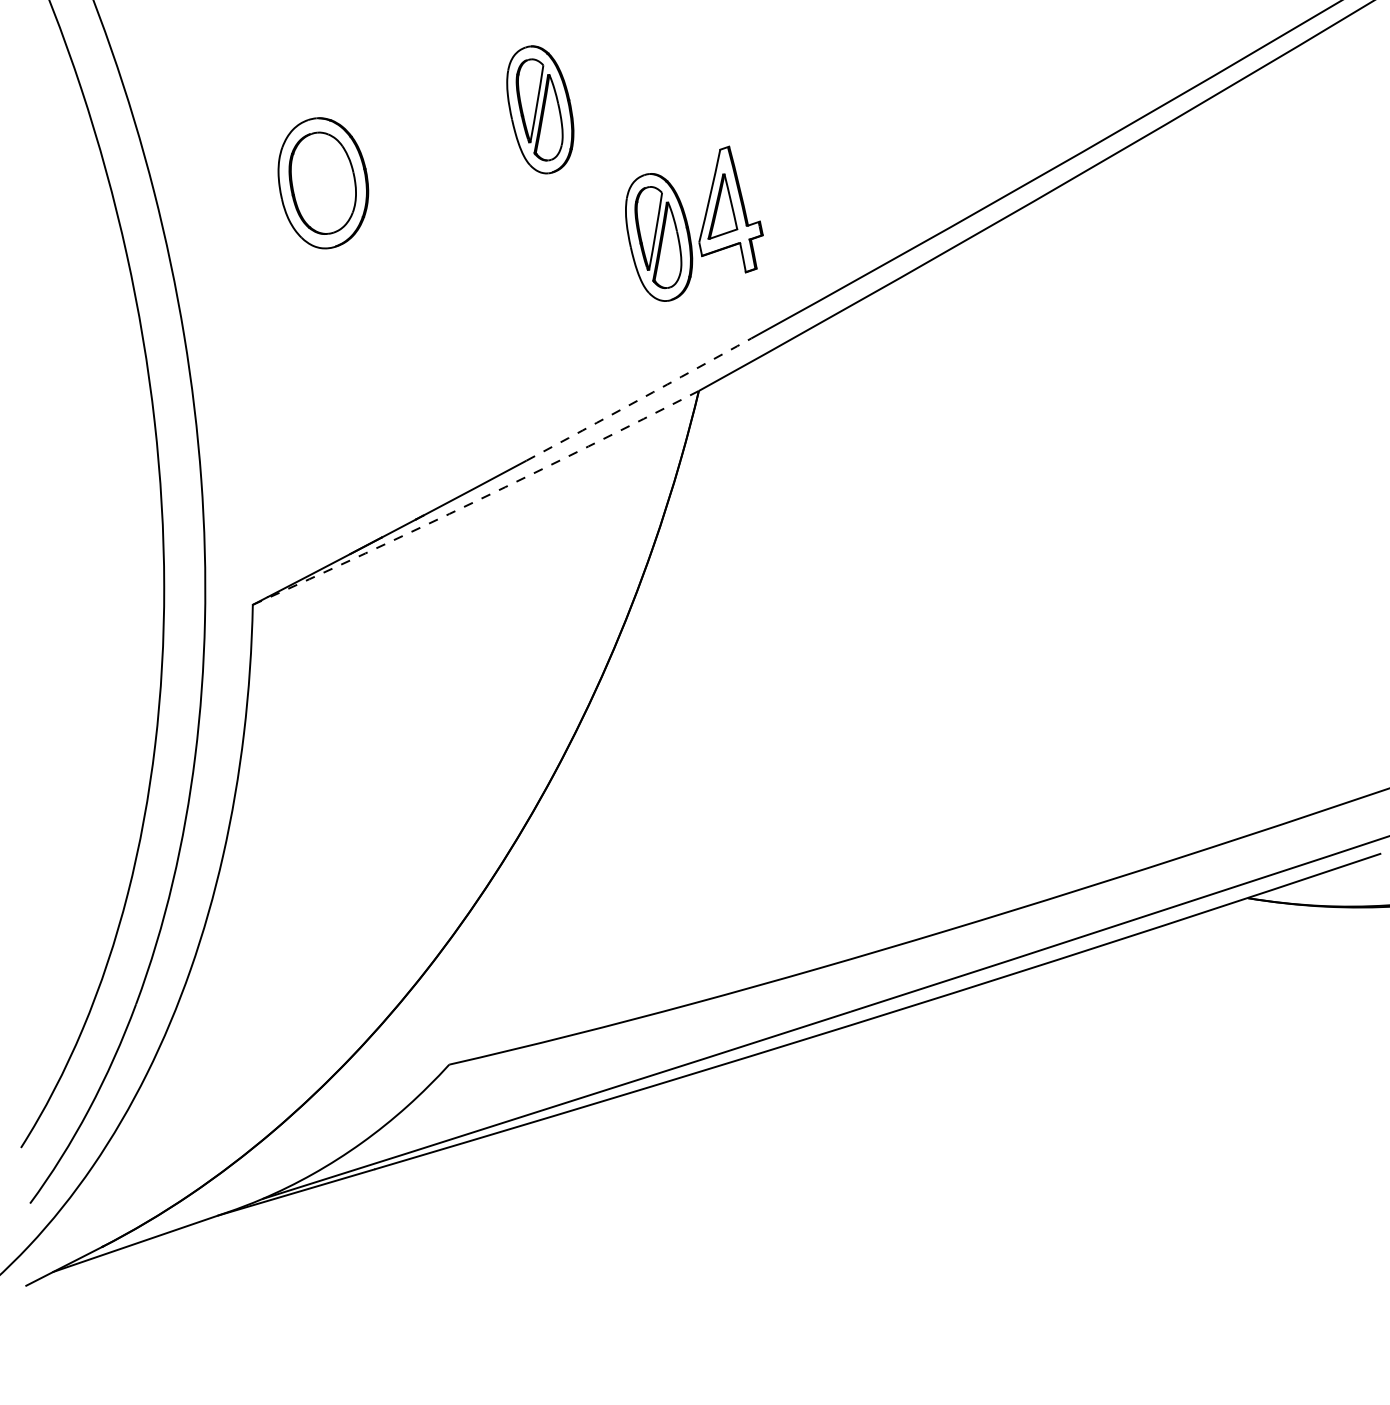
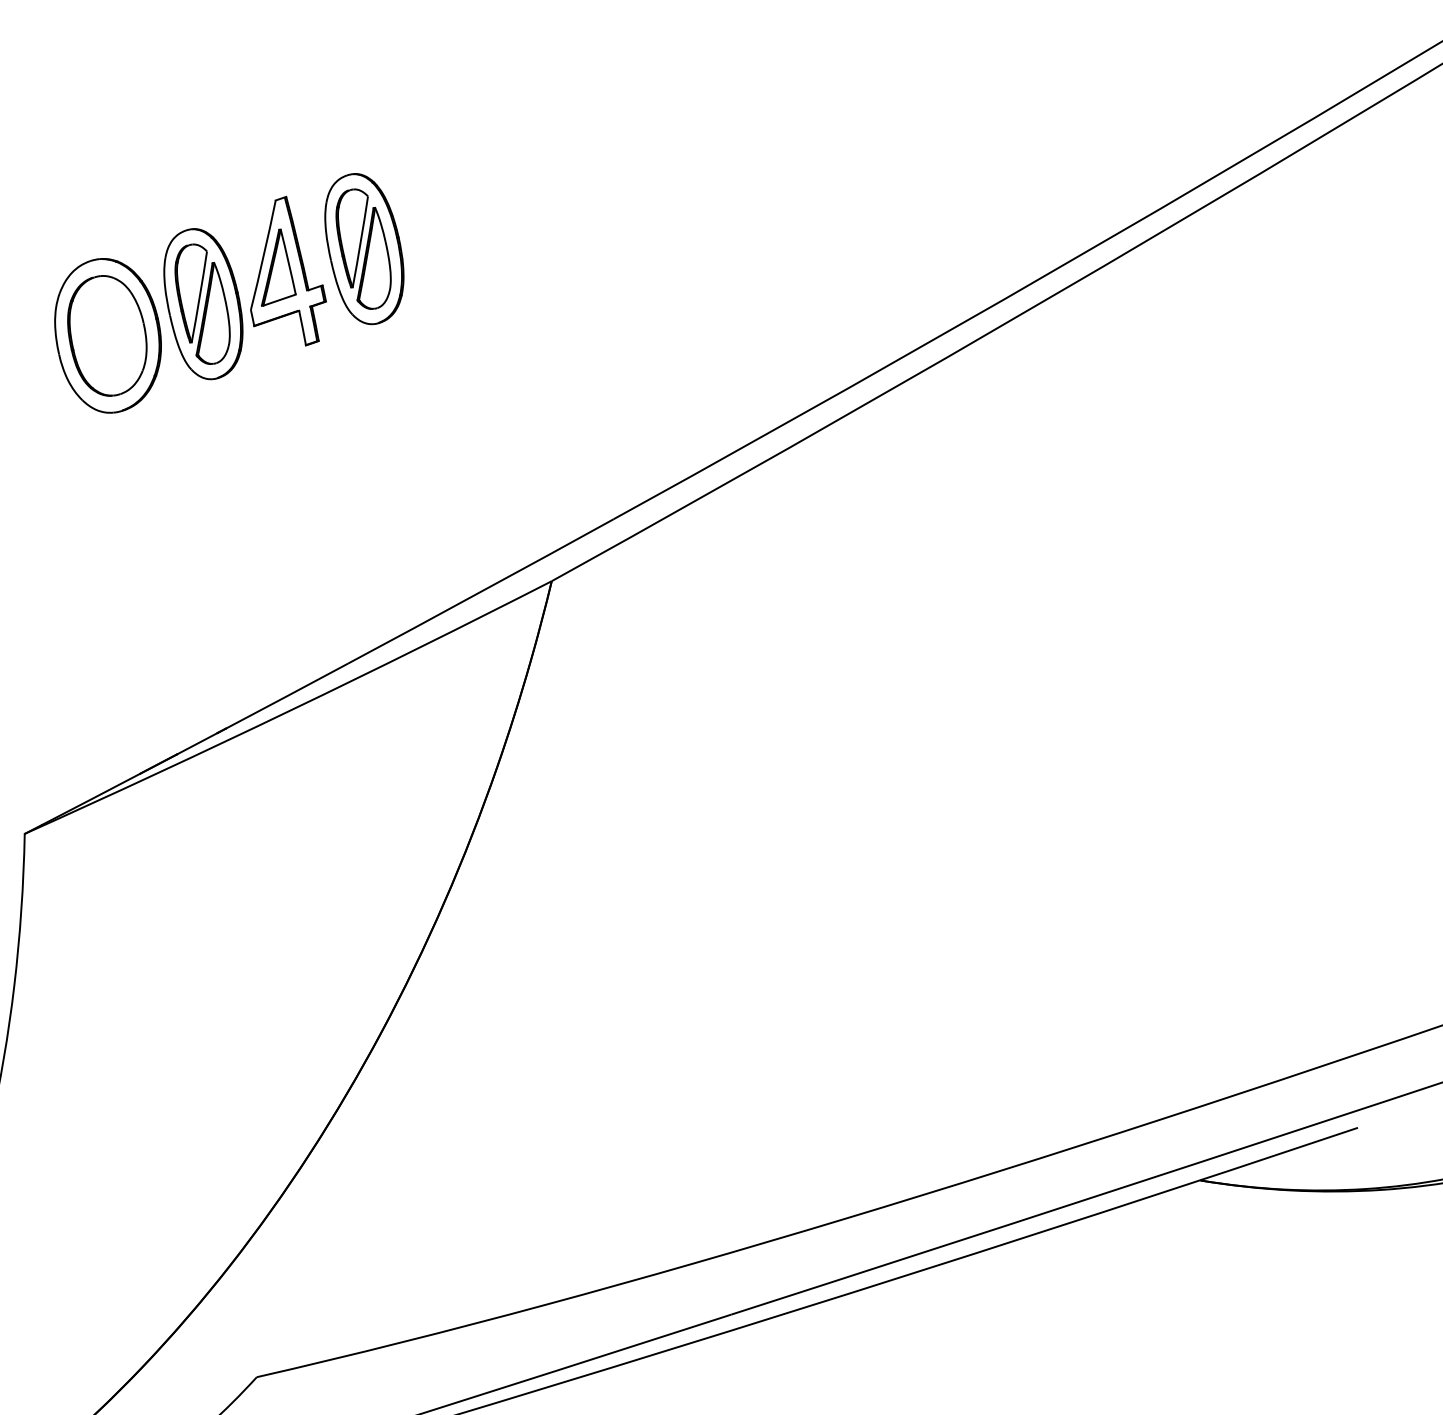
part: (688, 224) -> (238, 288), moved
arc: (639, 399) -> (481, 591), dashed -> solid
arc: (477, 500) -> (290, 710), dashed -> solid

